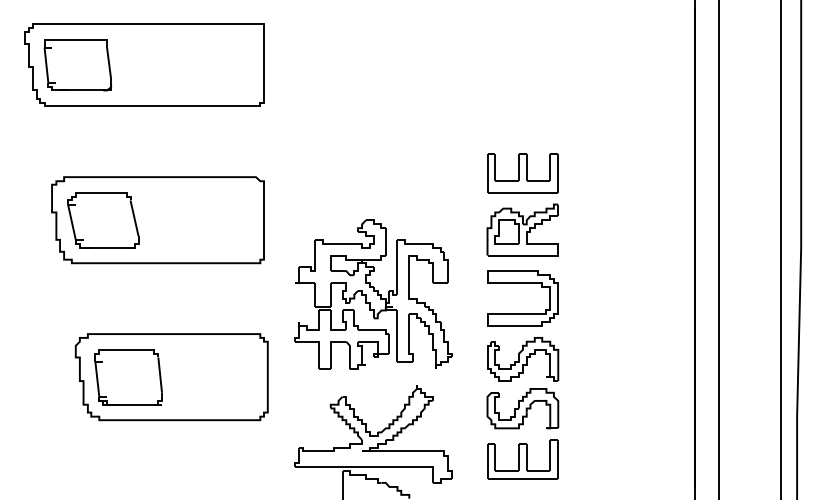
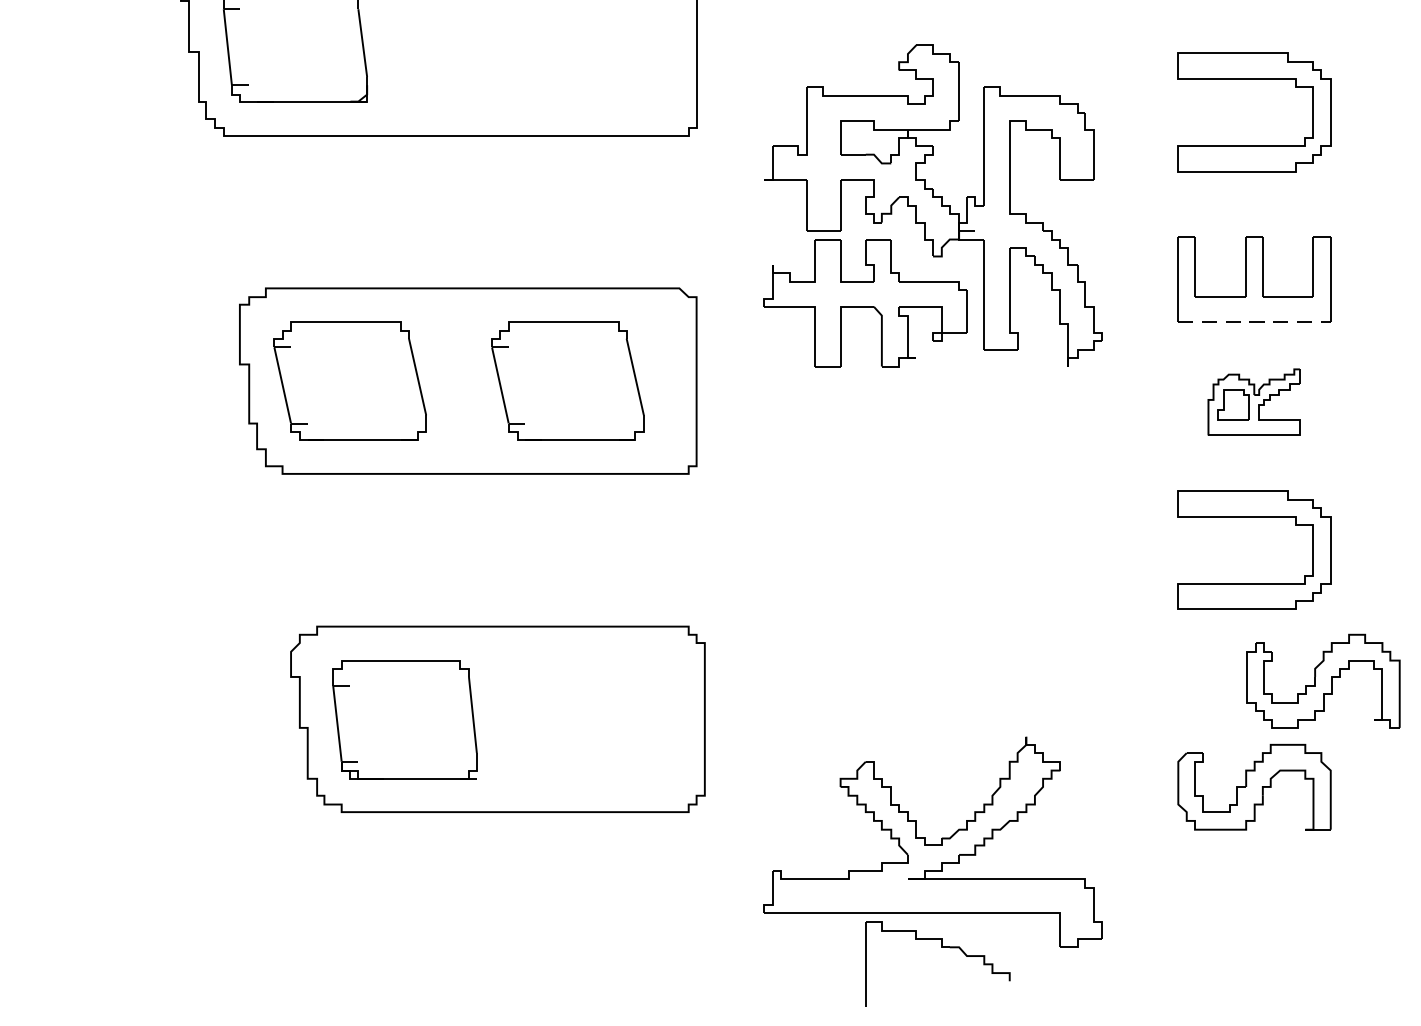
part: (522, 80) -> (1253, 80), added
line: (523, 192) -> (1255, 321), solid -> dashed
part: (204, 220) -> (568, 381), added
part: (522, 229) -> (1253, 401), size x0.6
part: (373, 294) -> (932, 205), moved
part: (523, 359) -> (1324, 681), moved
part: (522, 459) -> (1253, 896), removed

